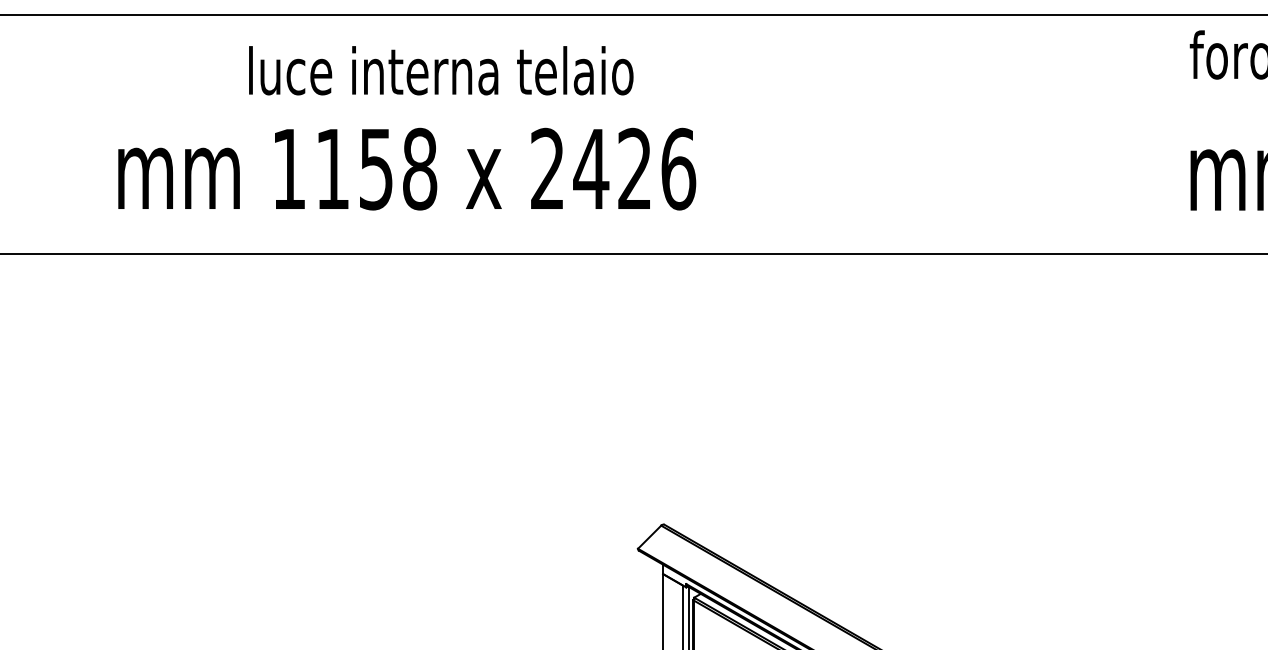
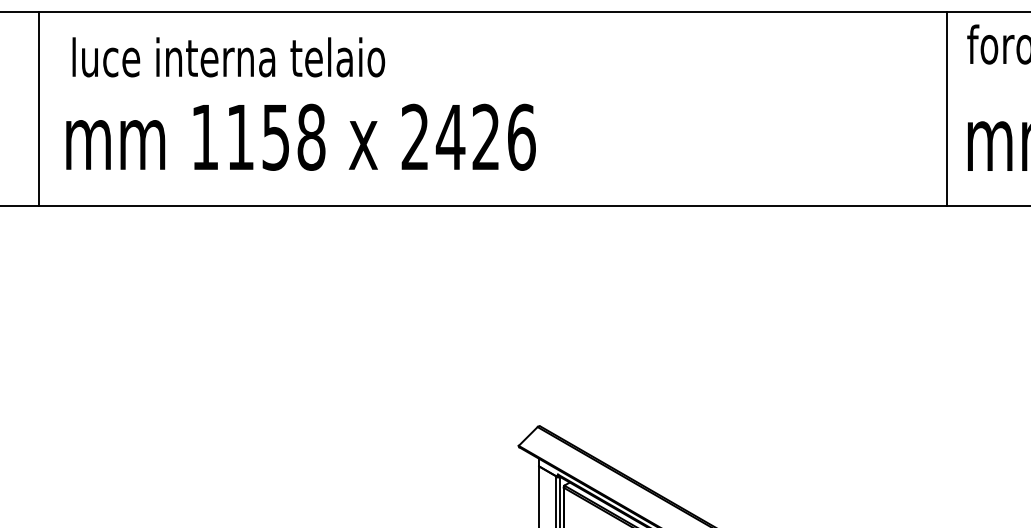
text: (441, 70) -> (229, 57), moved
line: (47, 134) -> (38, 109), added
line: (1164, 134) -> (946, 109), added
text: (407, 168) -> (301, 136), moved

